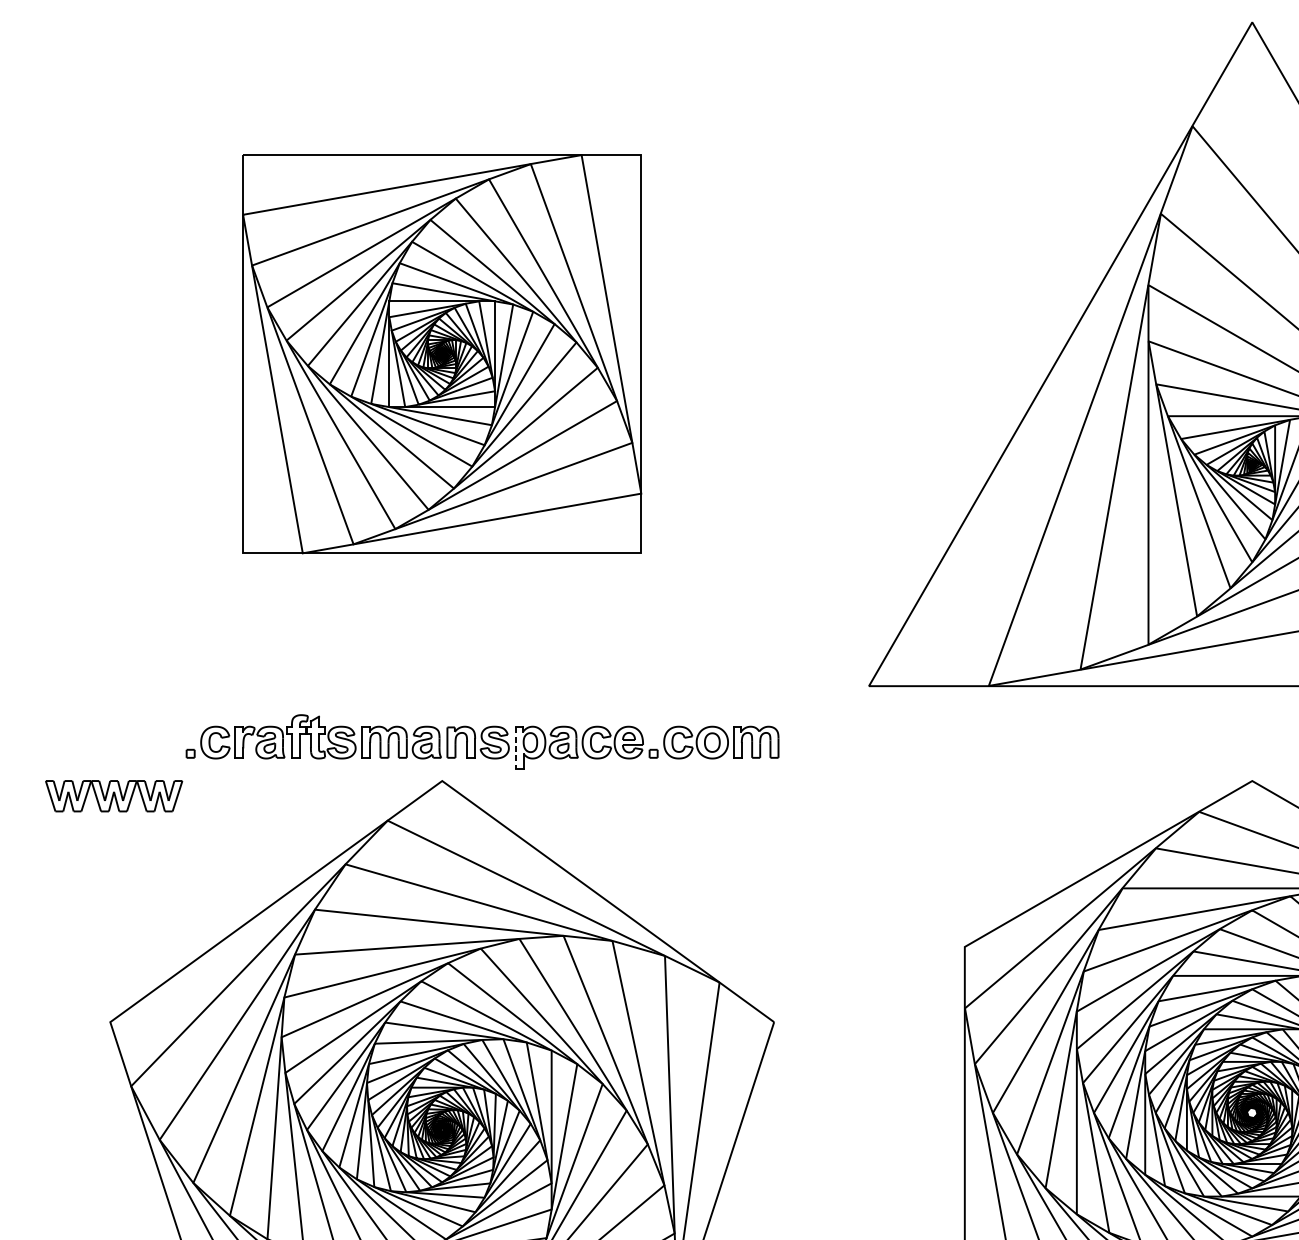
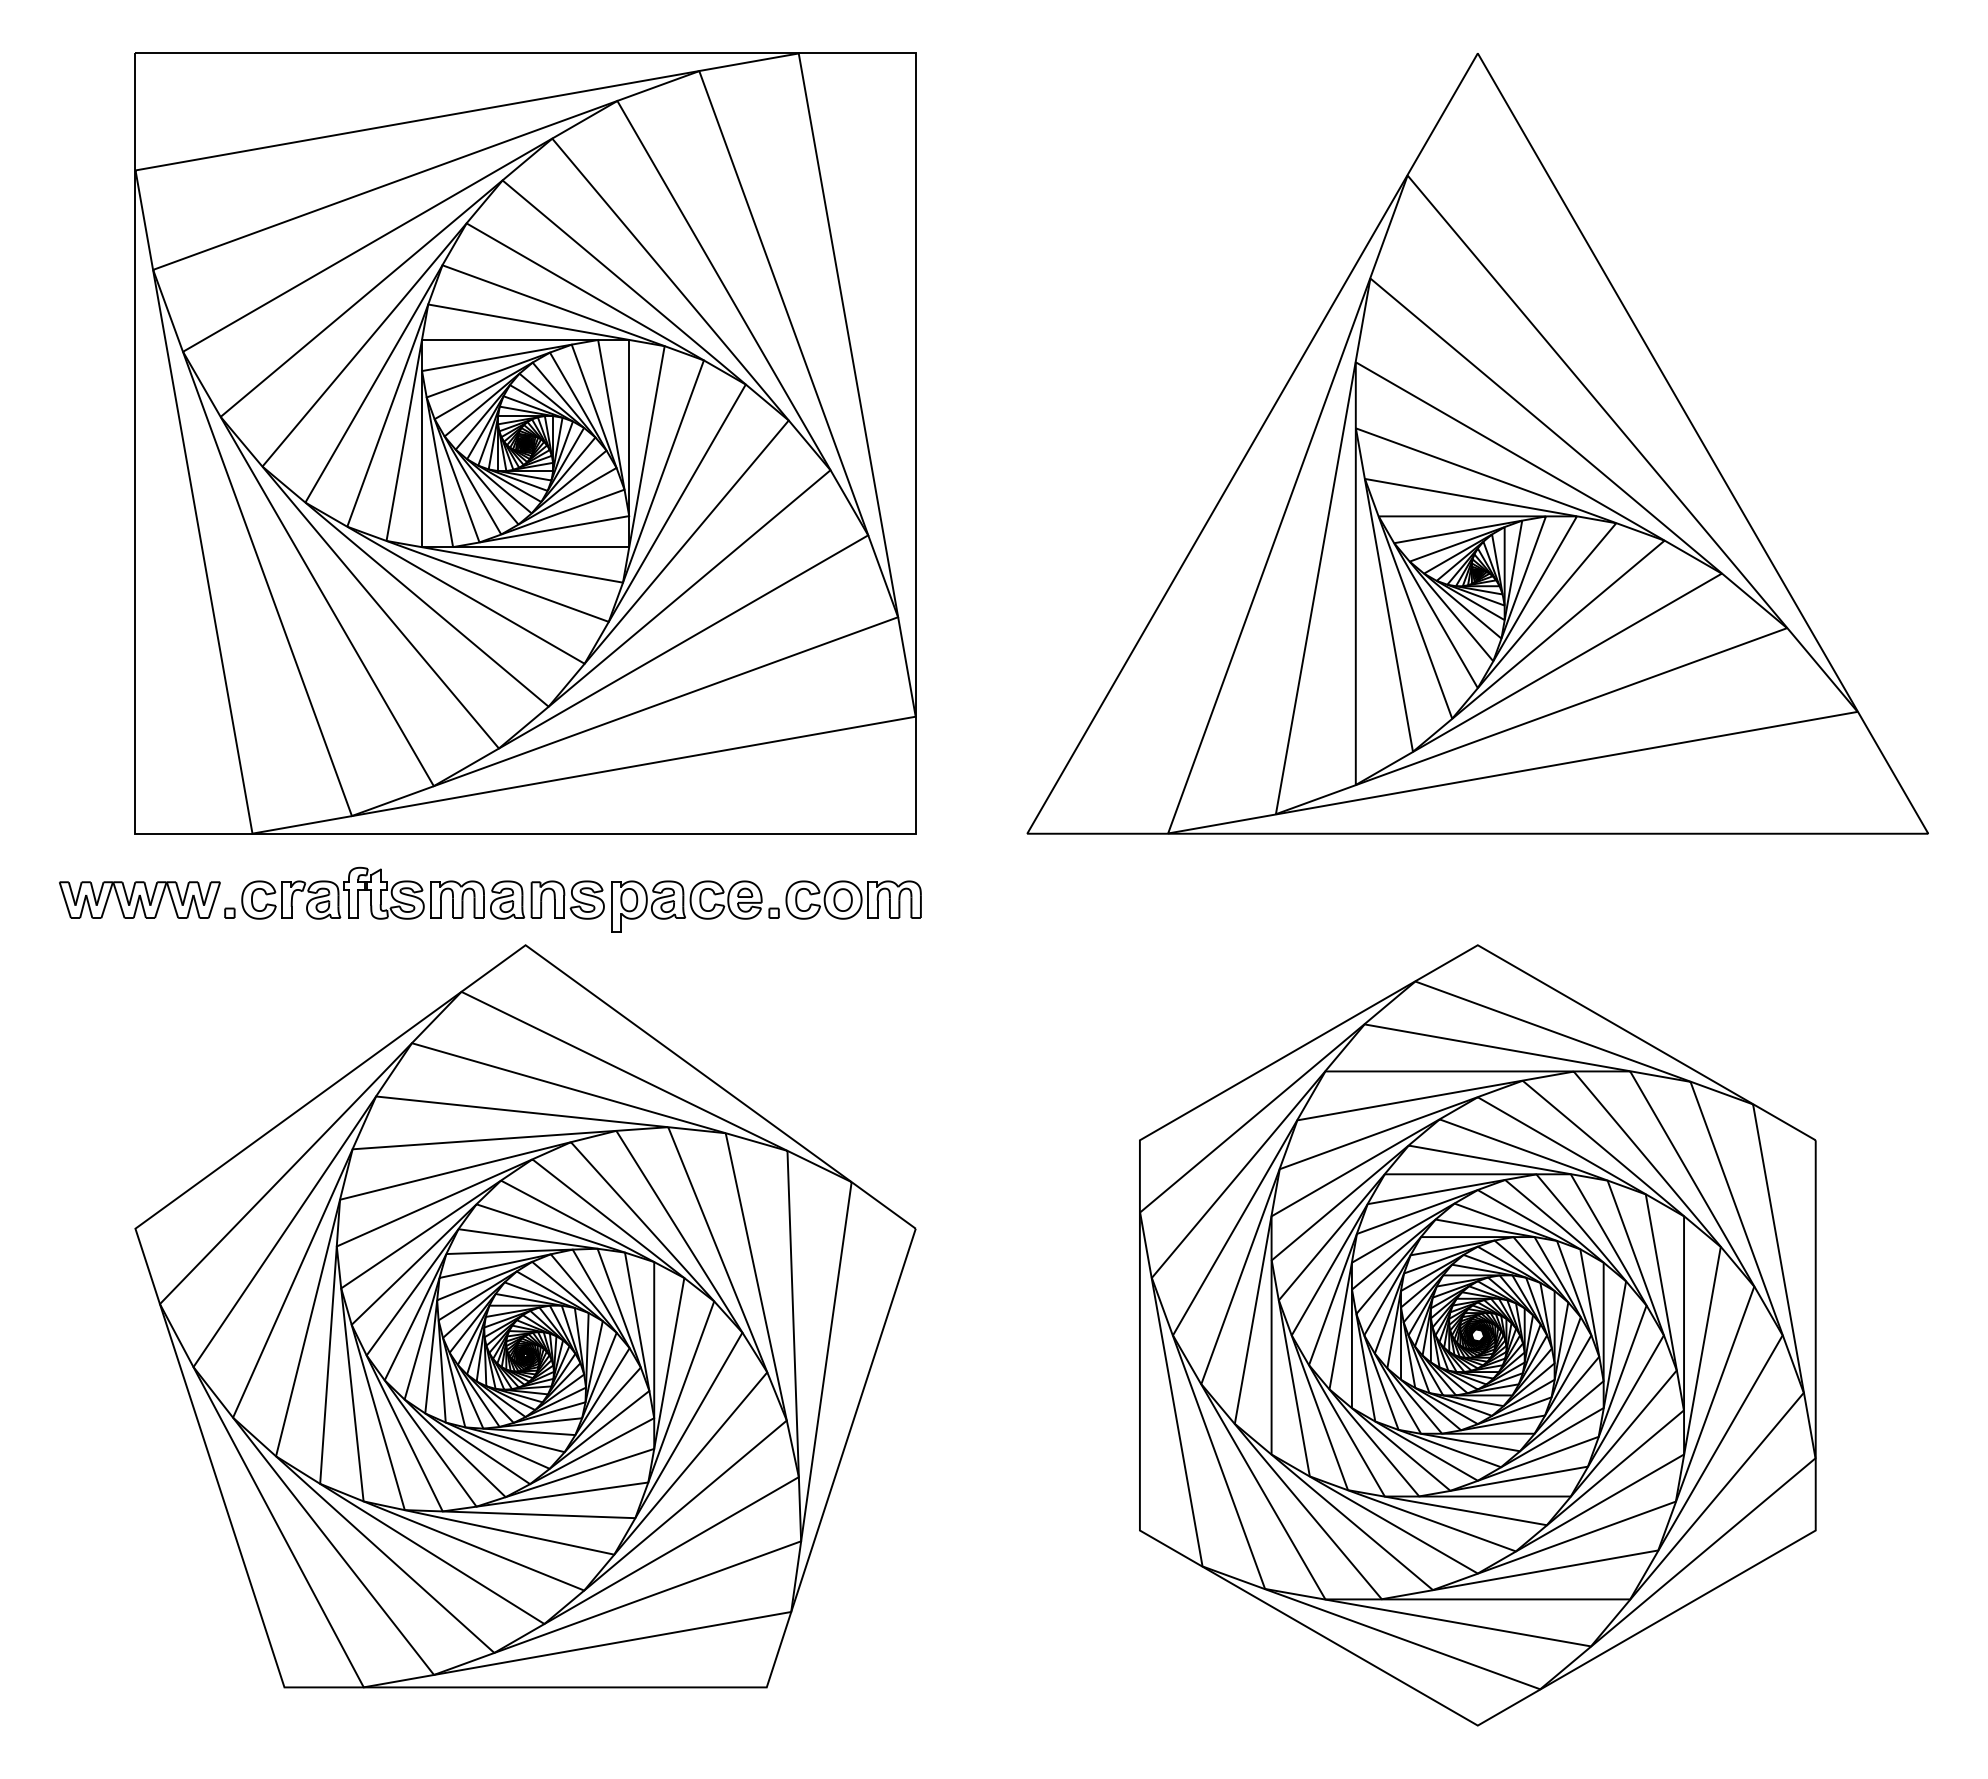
part: (442, 354) -> (525, 443), size x1.67
line: (515, 748) -> (611, 906), dashed -> solid
part: (113, 795) -> (139, 899), moved

